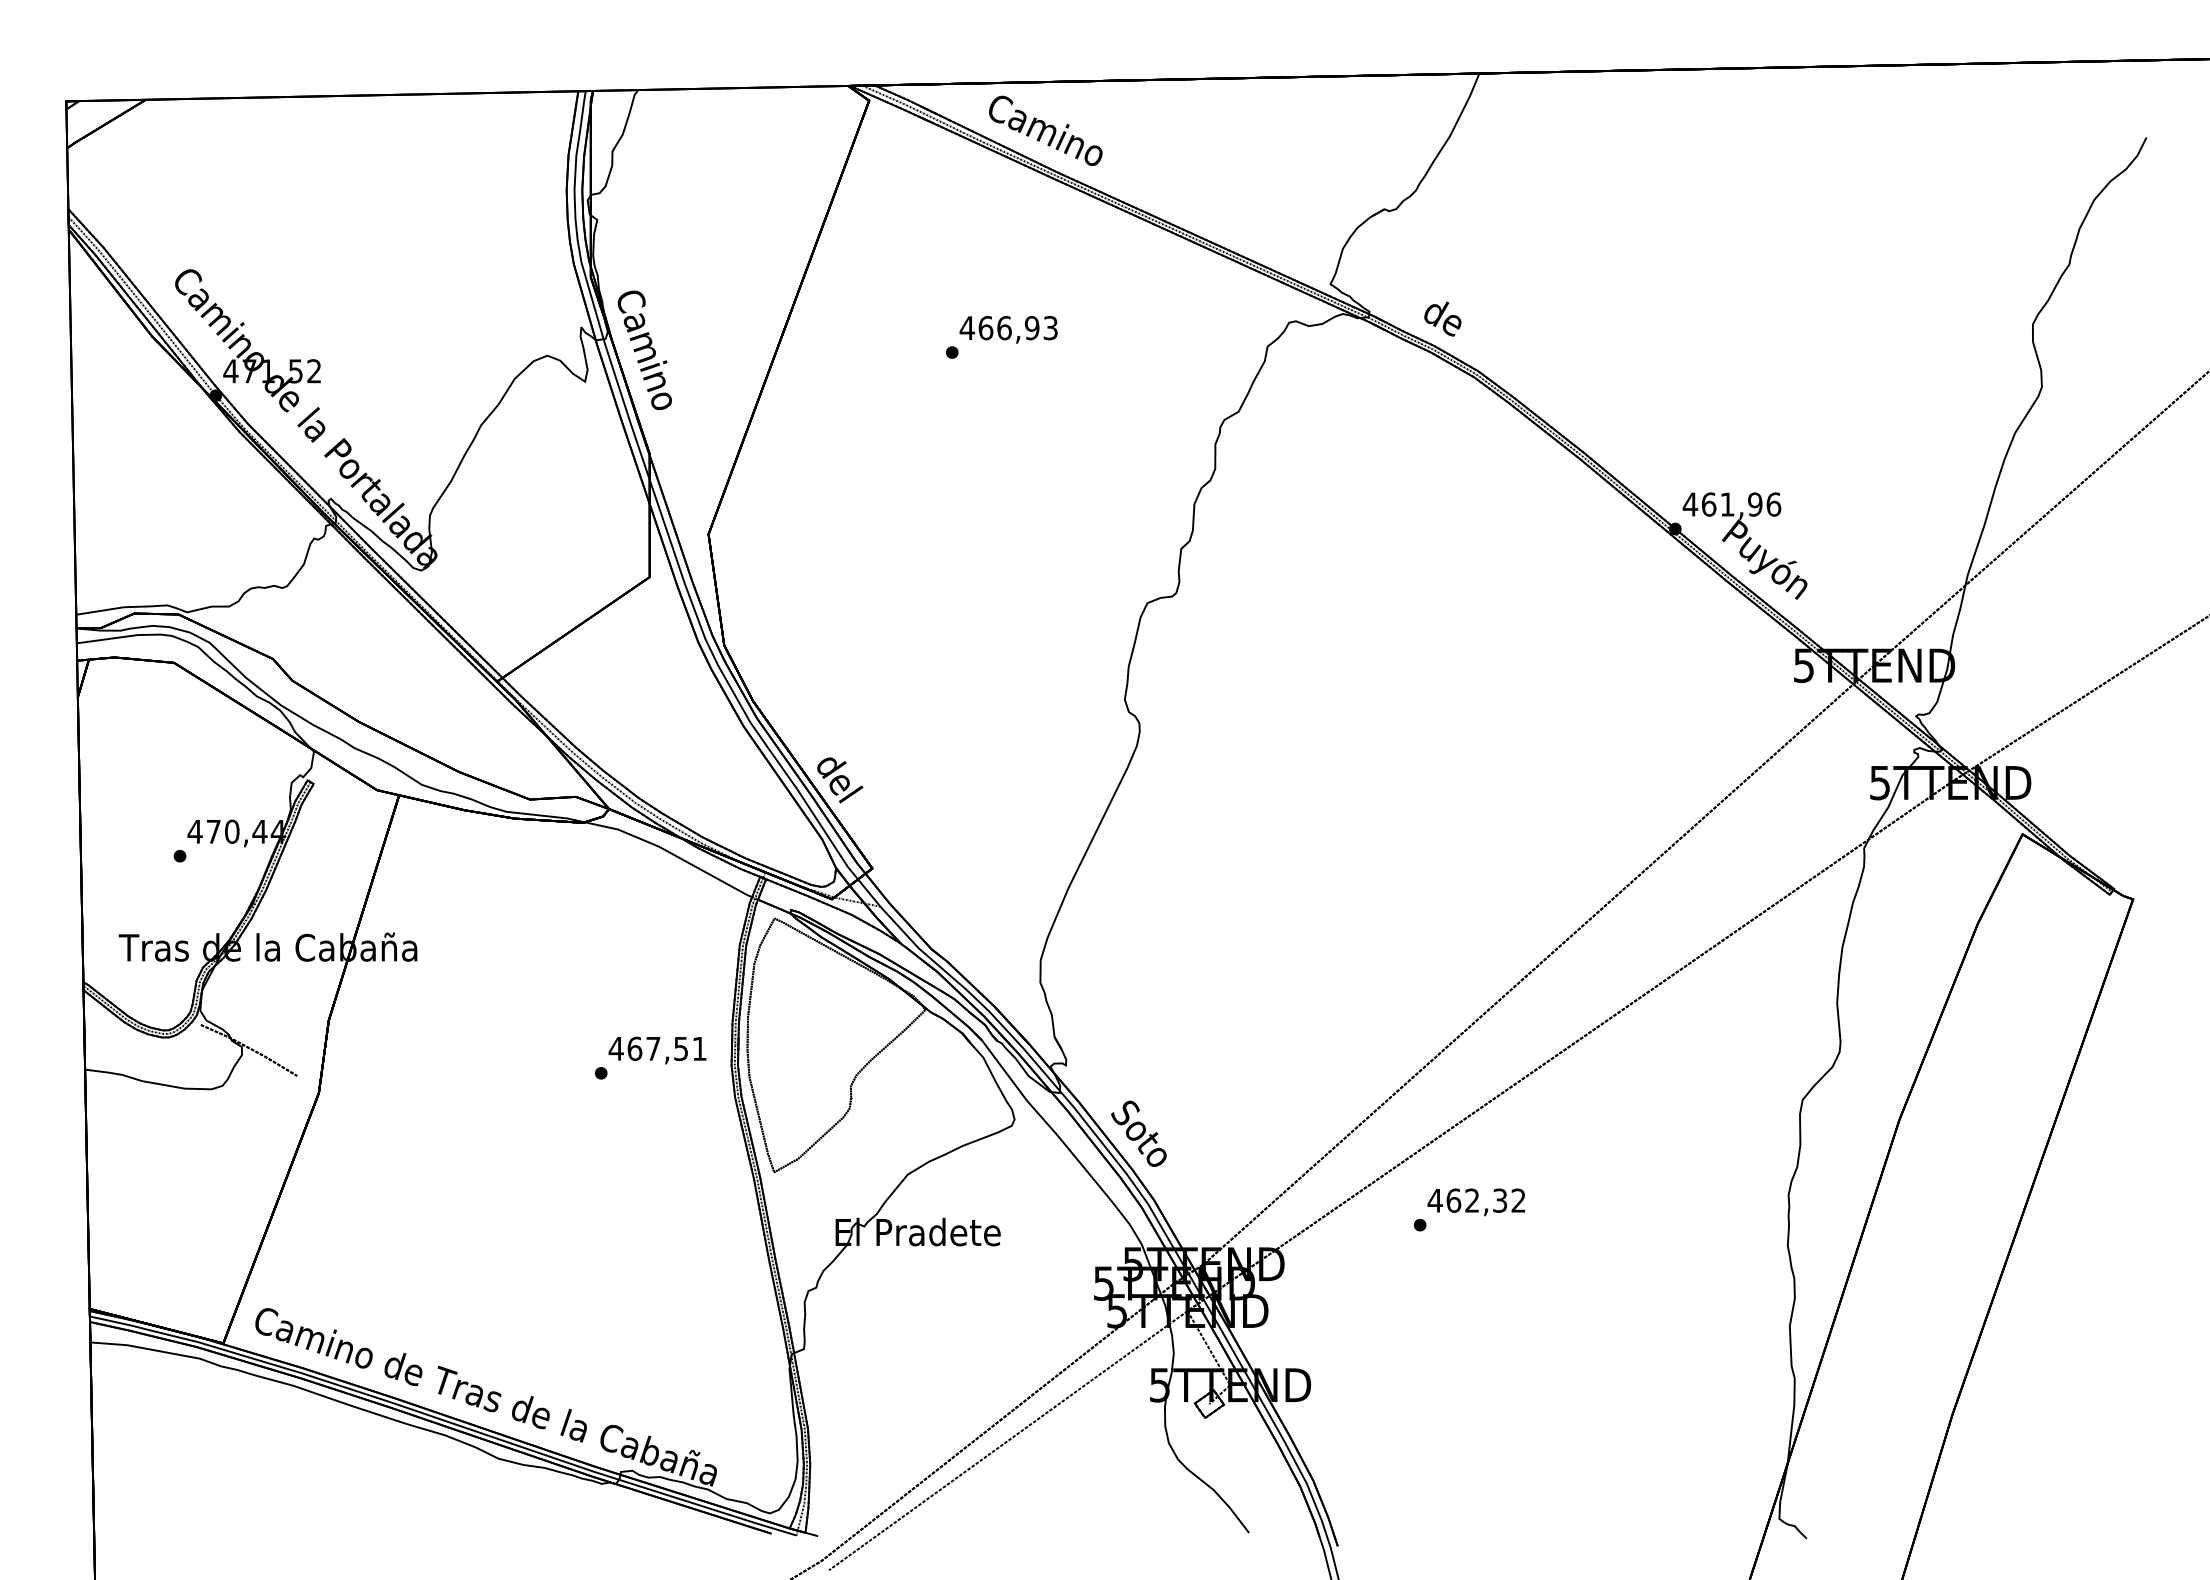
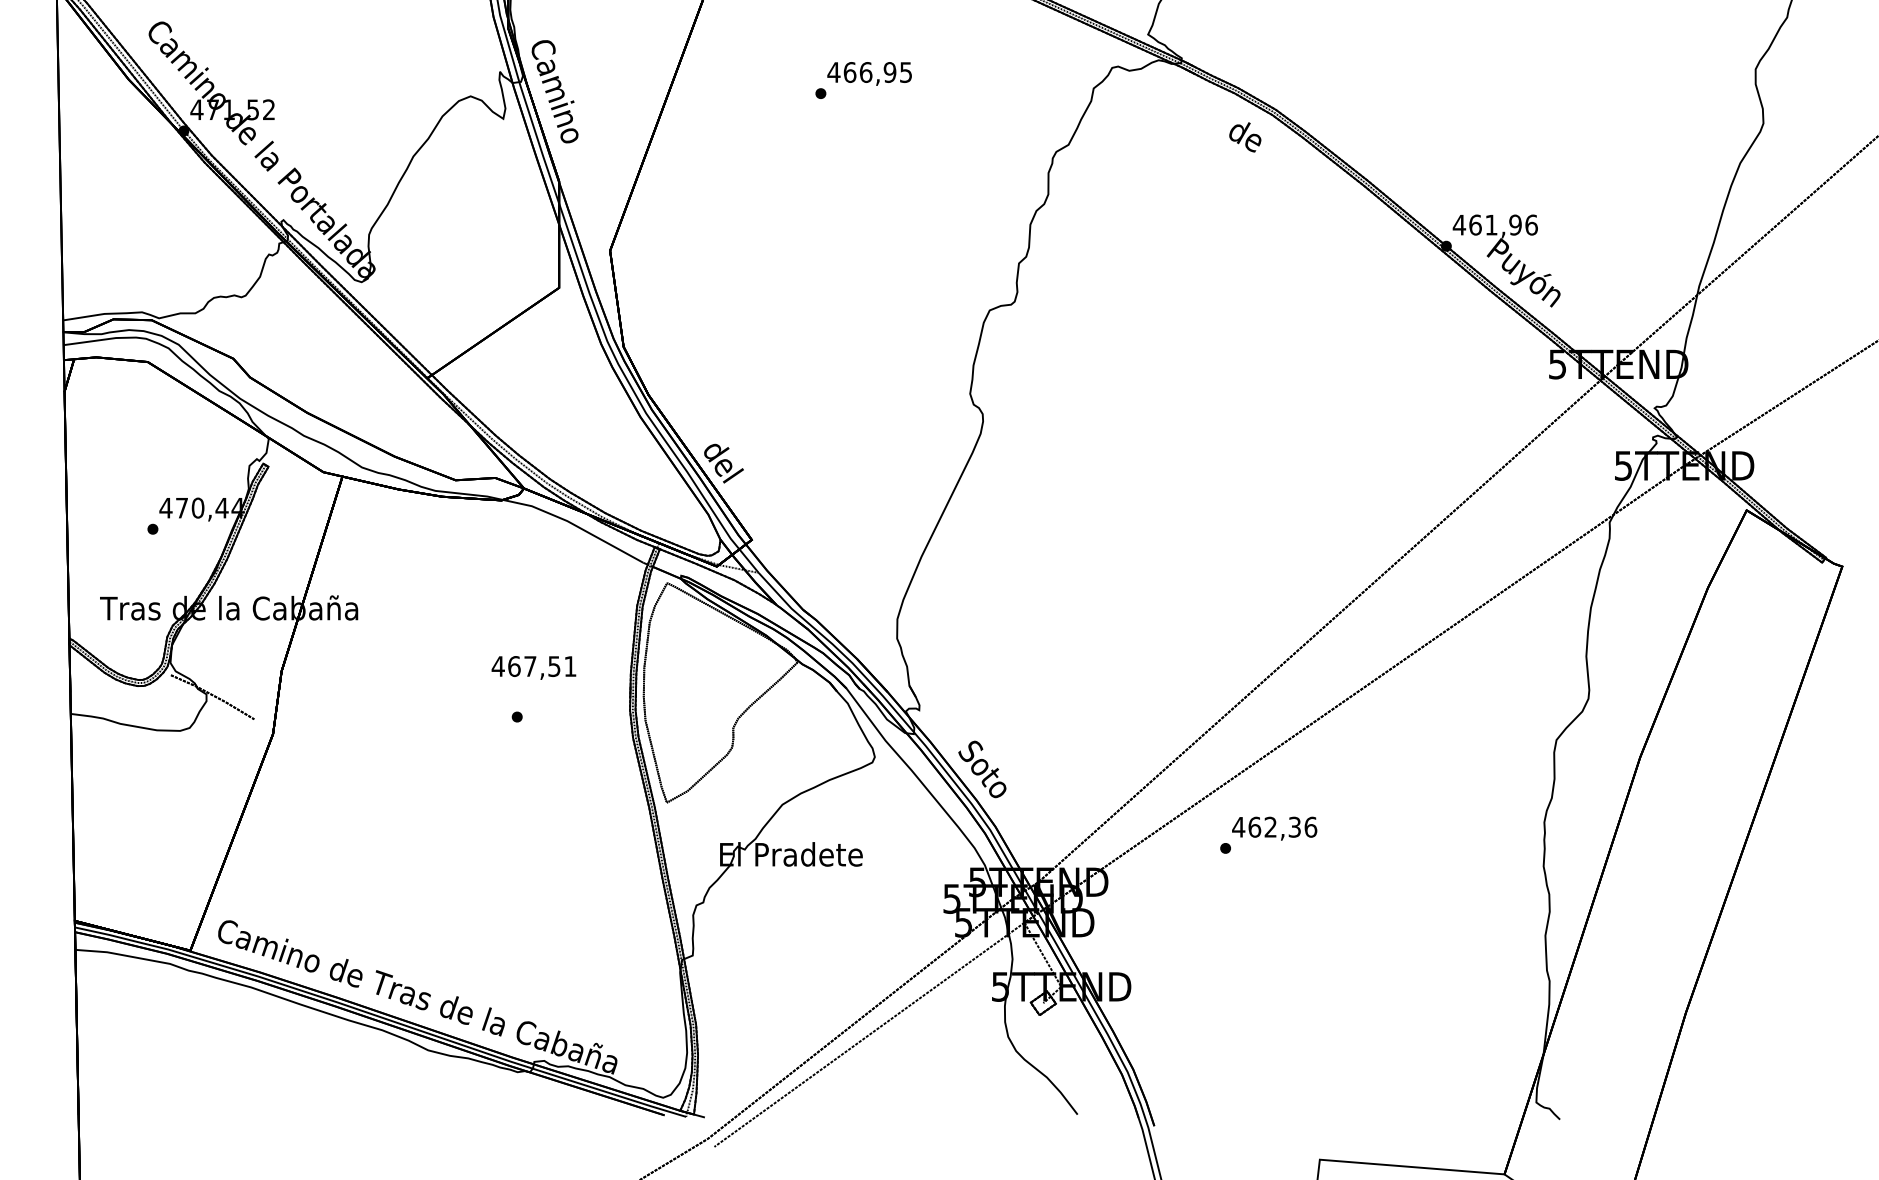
text: (1442, 318) -> (1244, 136), moved
text: (1050, 327) -> (905, 71), 466,93 -> 466,95
text: (657, 1050) -> (533, 667), moved
text: (1518, 1200) -> (1310, 827), 462,32 -> 462,36

